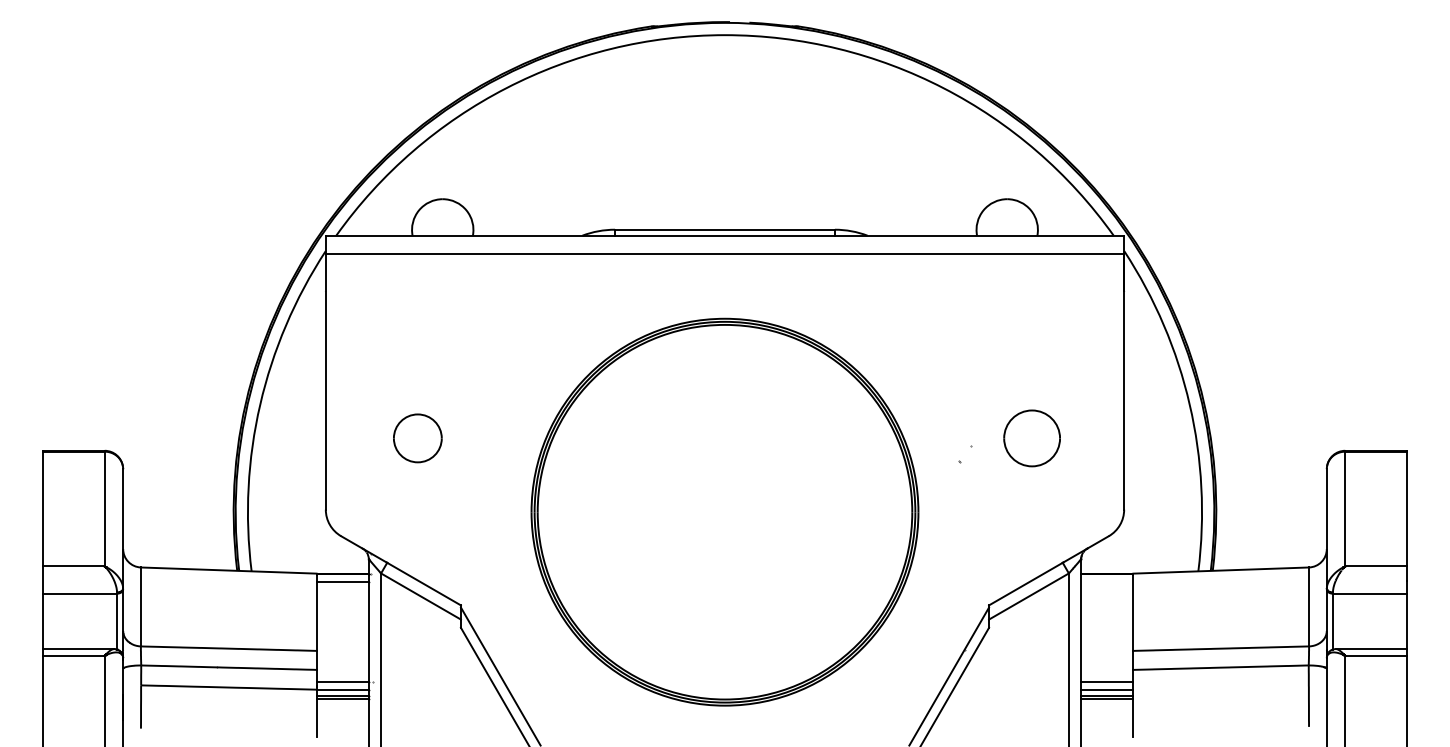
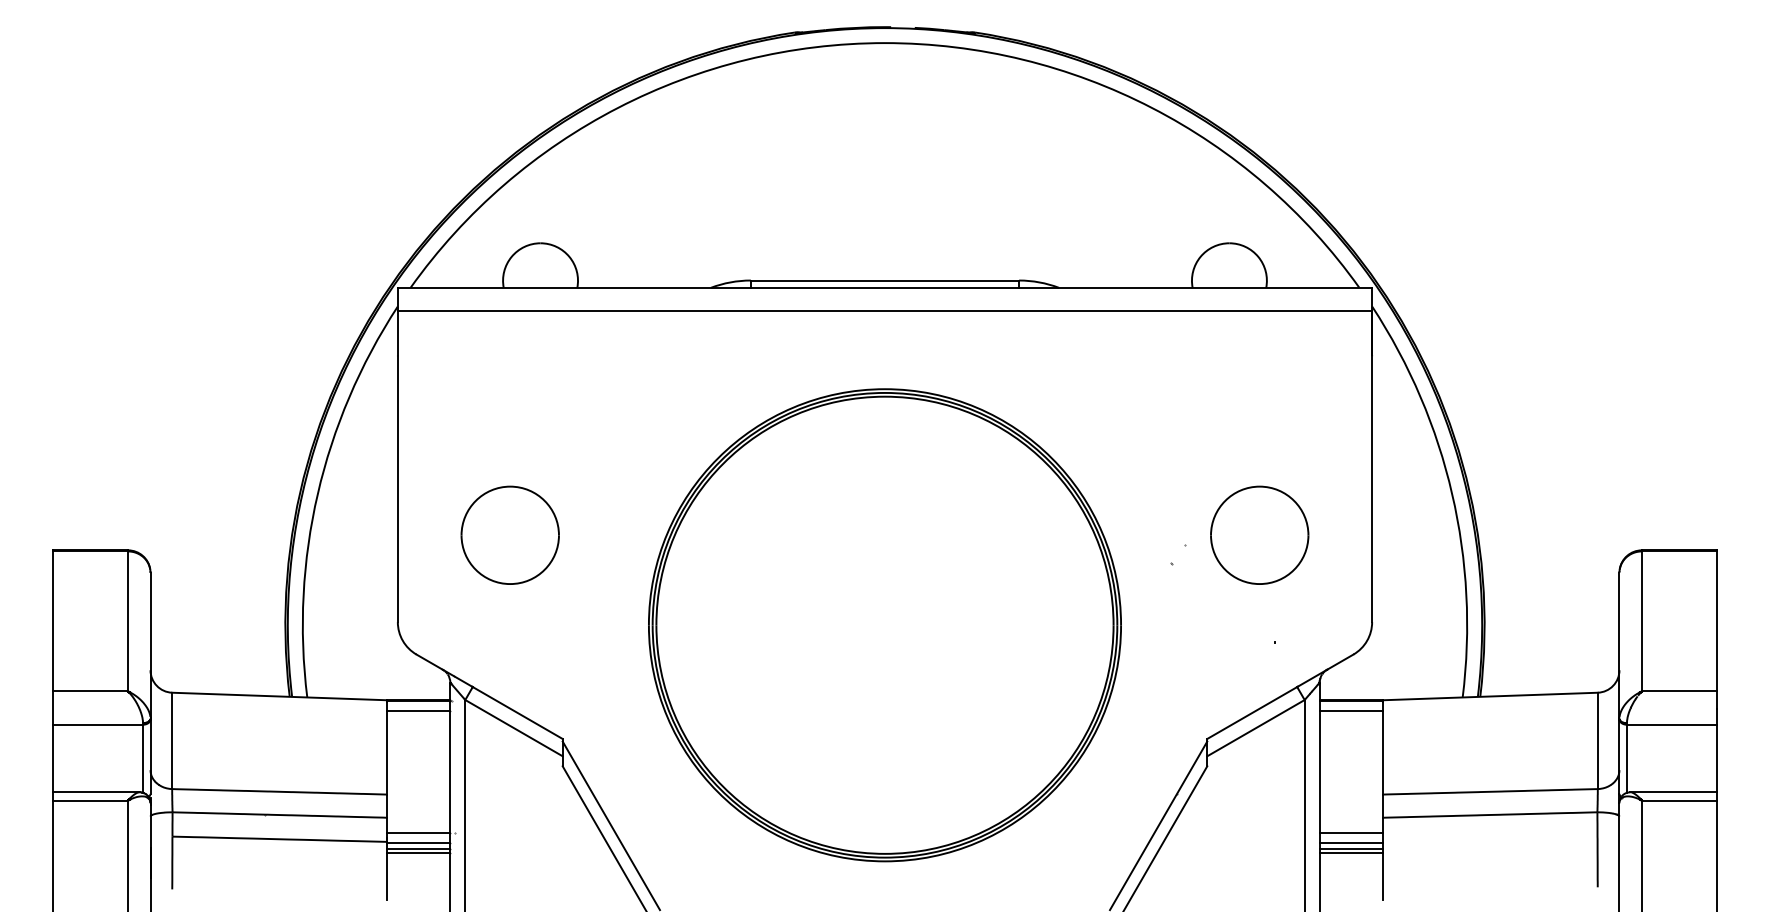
part: (417, 437) -> (509, 534), size x1.67
part: (1031, 437) -> (1259, 534), size x1.43
line: (1107, 582) -> (1351, 710), added

